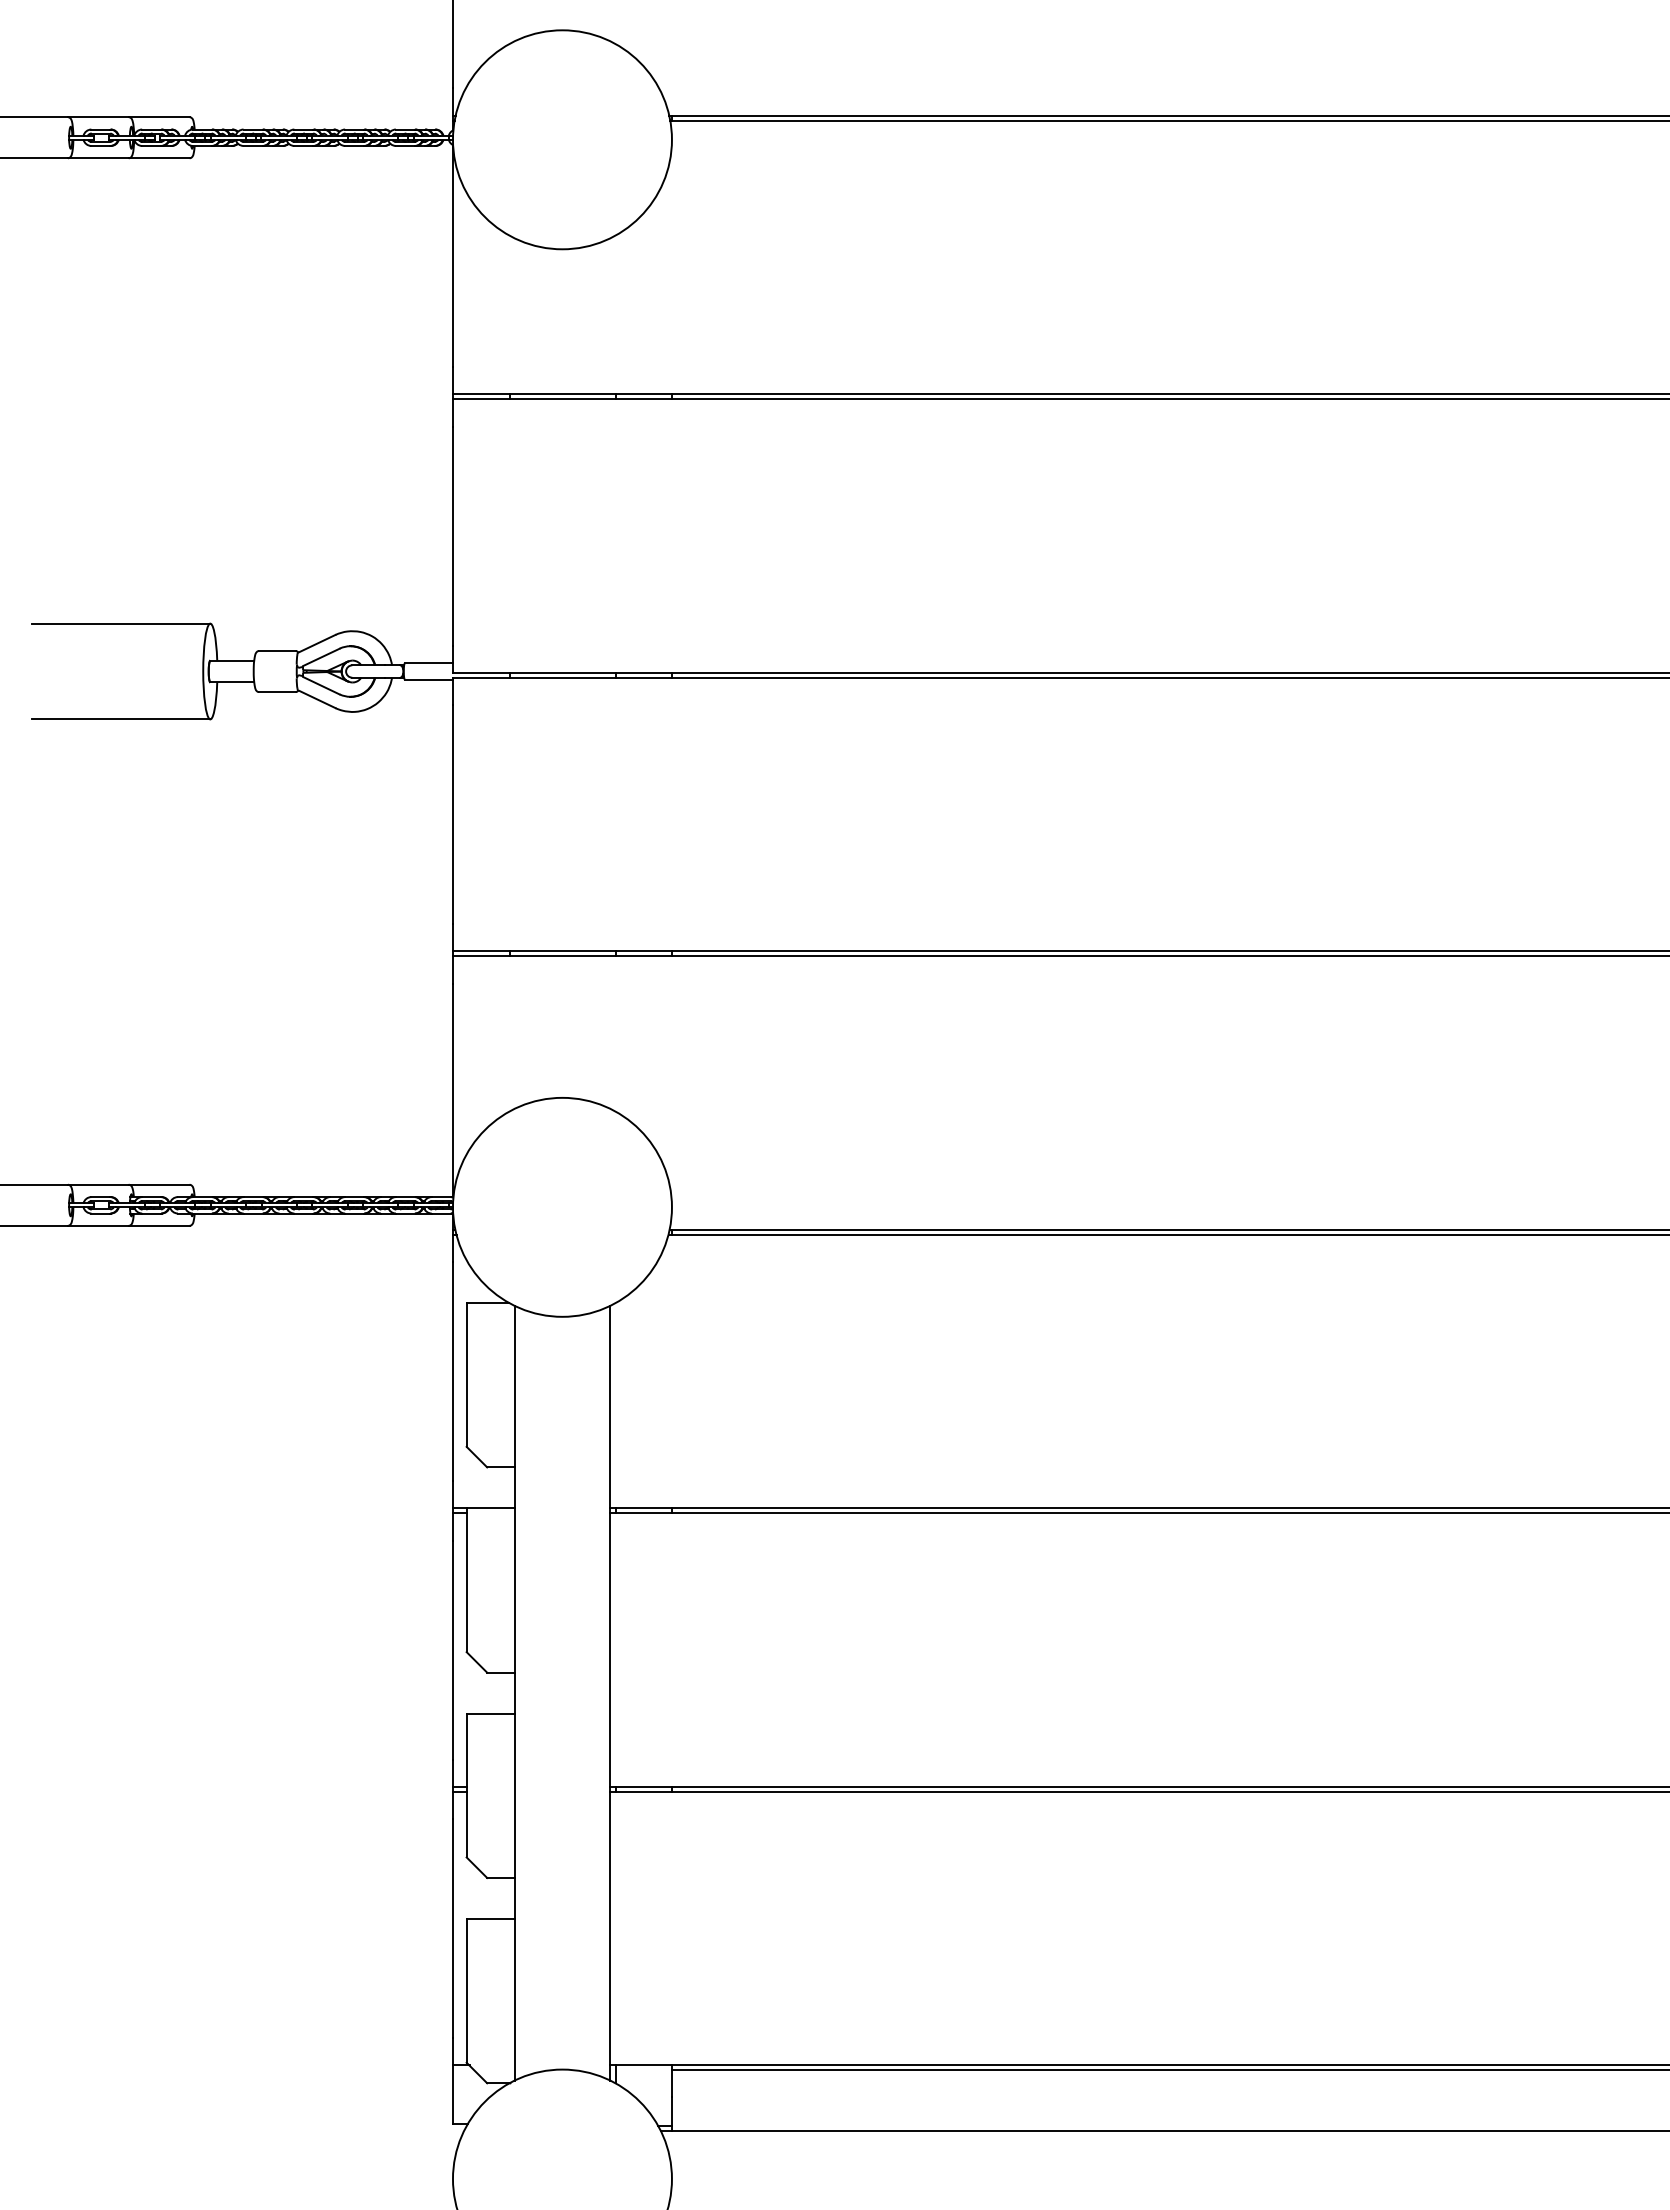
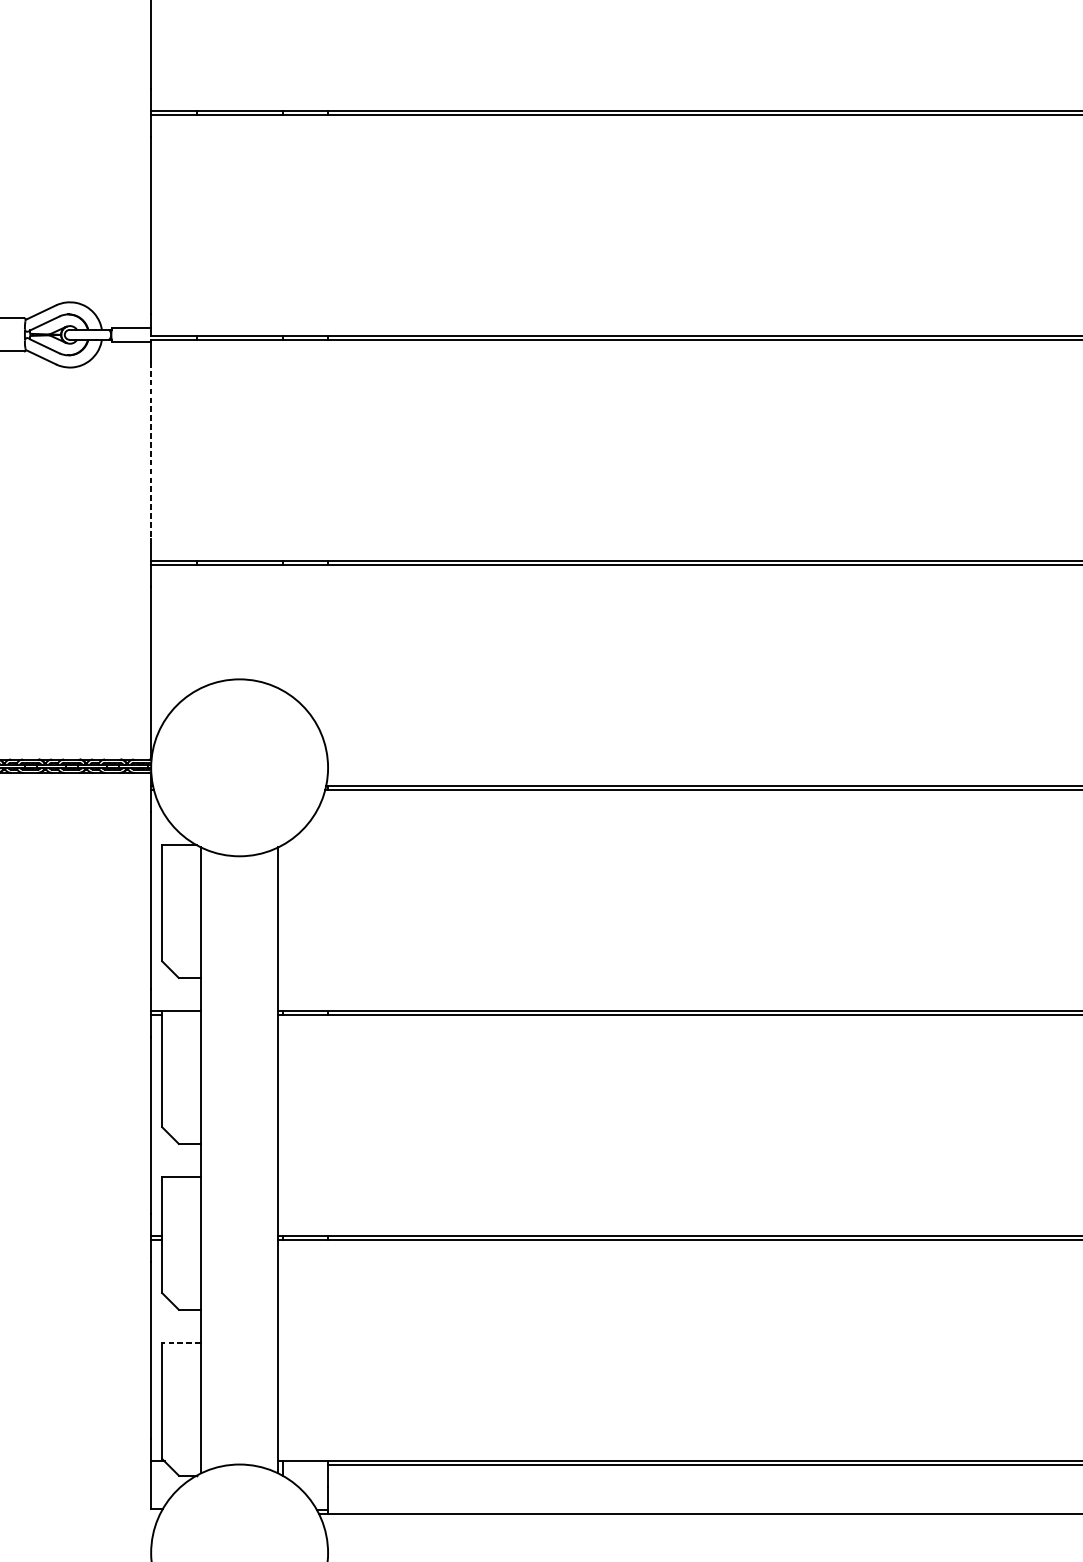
line: (452, 815) -> (150, 451), solid -> dashed
line: (490, 1919) -> (181, 1343), solid -> dashed

